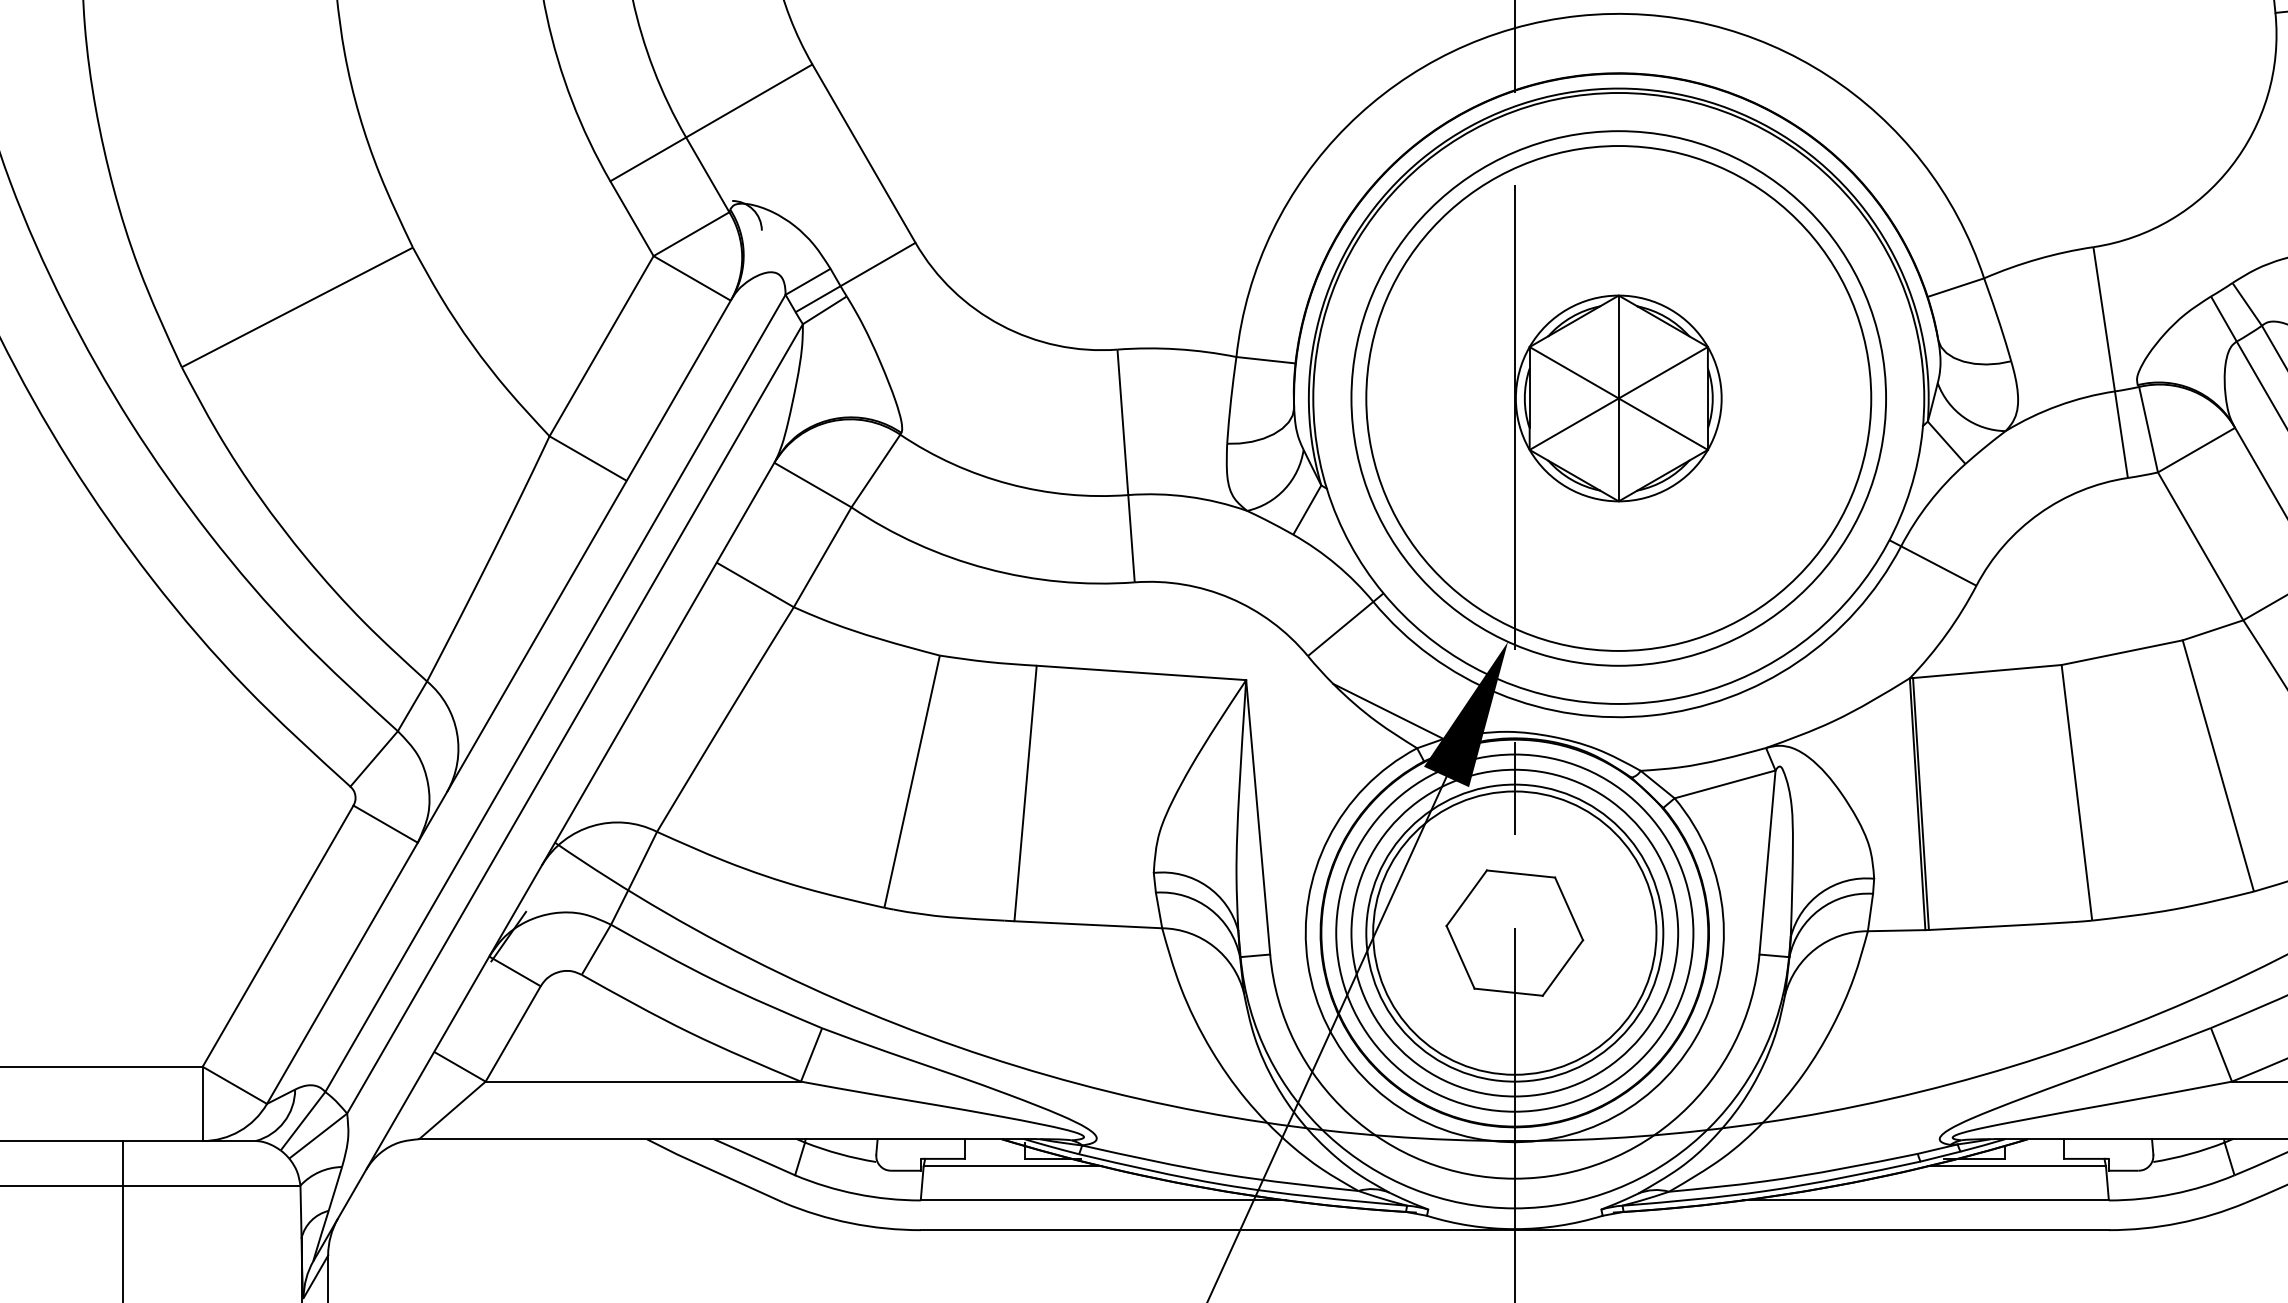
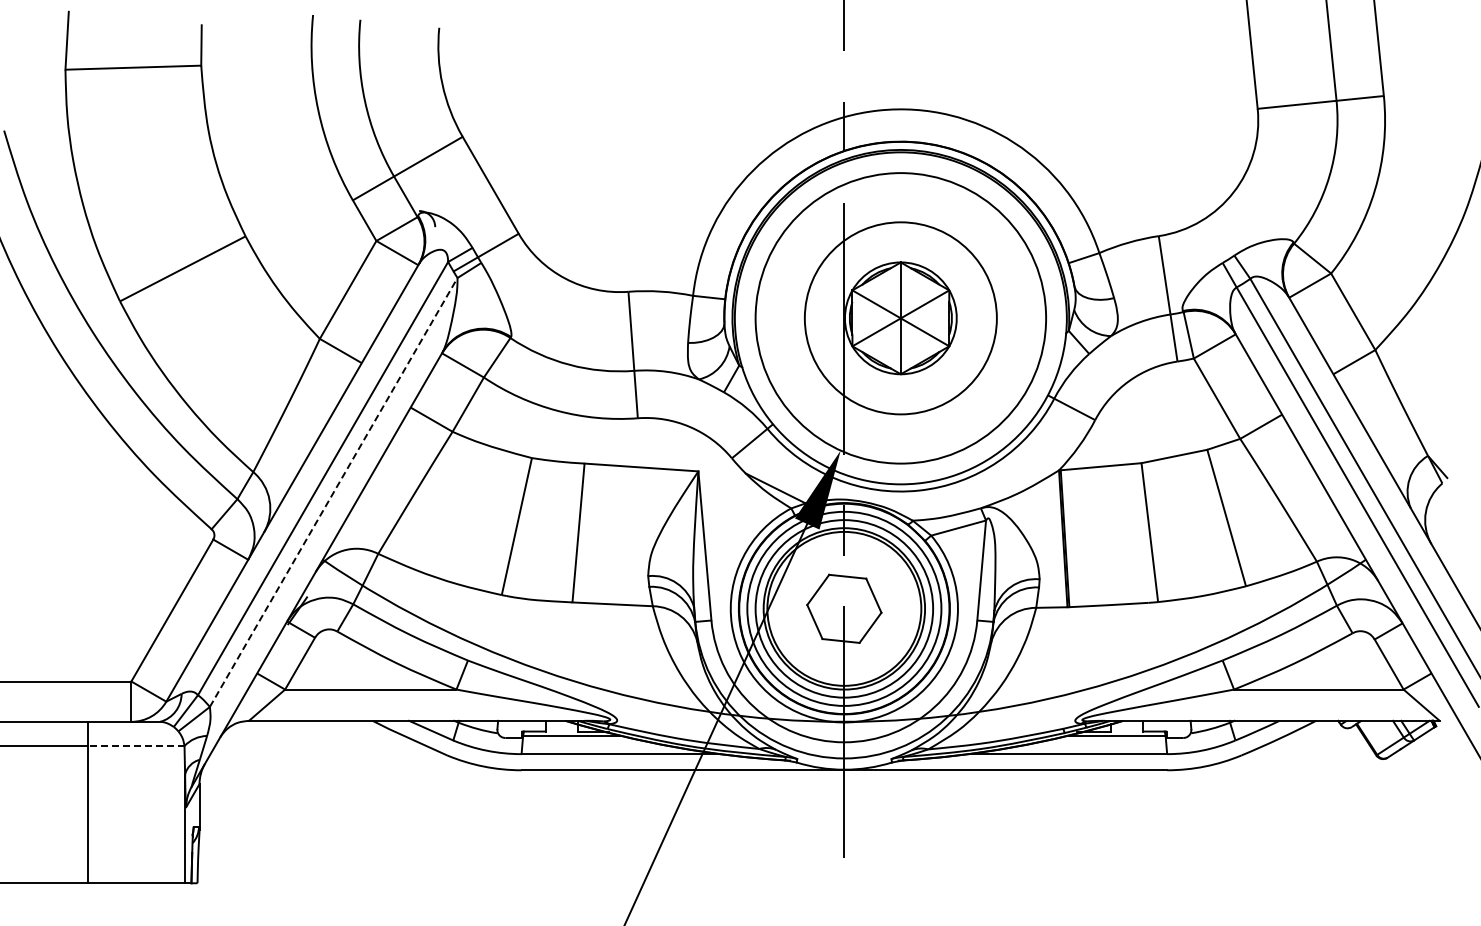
circle: (1618, 398) -> (900, 318), size x0.7
line: (574, 718) -> (333, 492), solid -> dashed
line: (210, 1186) -> (135, 746), solid -> dashed

